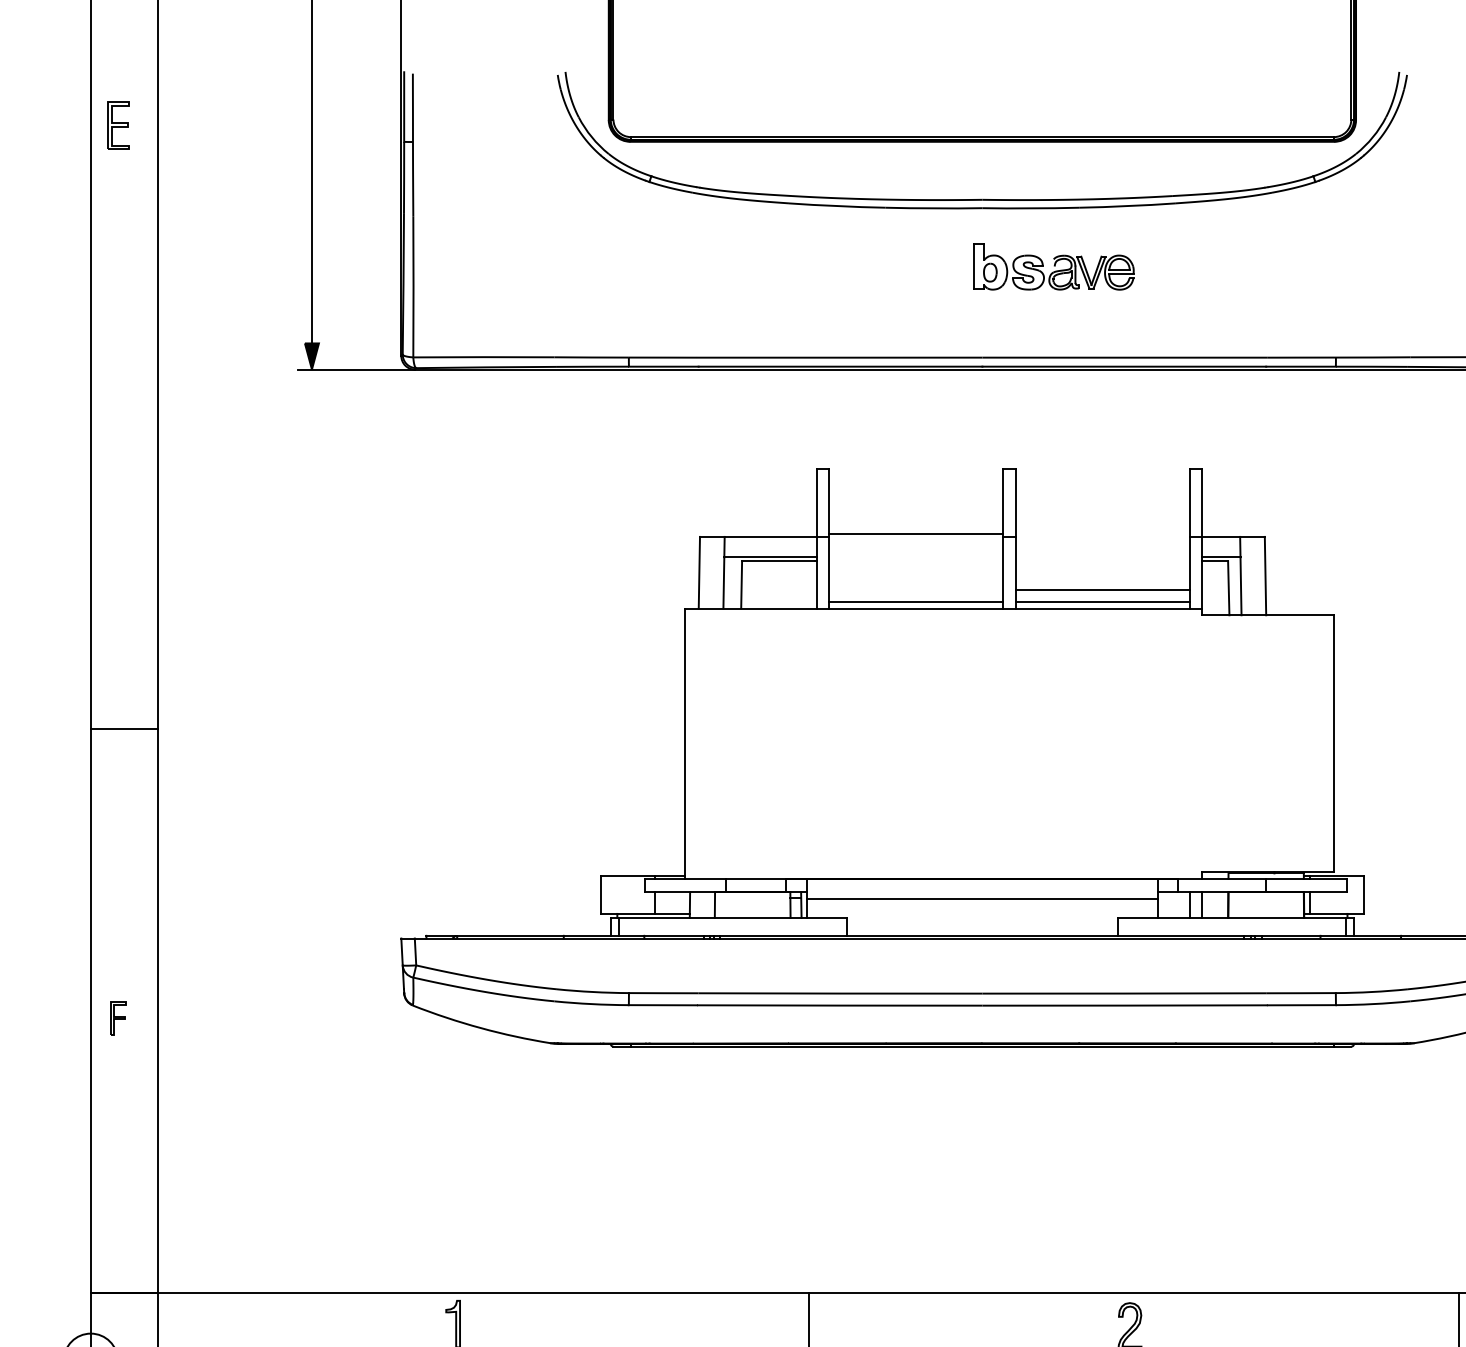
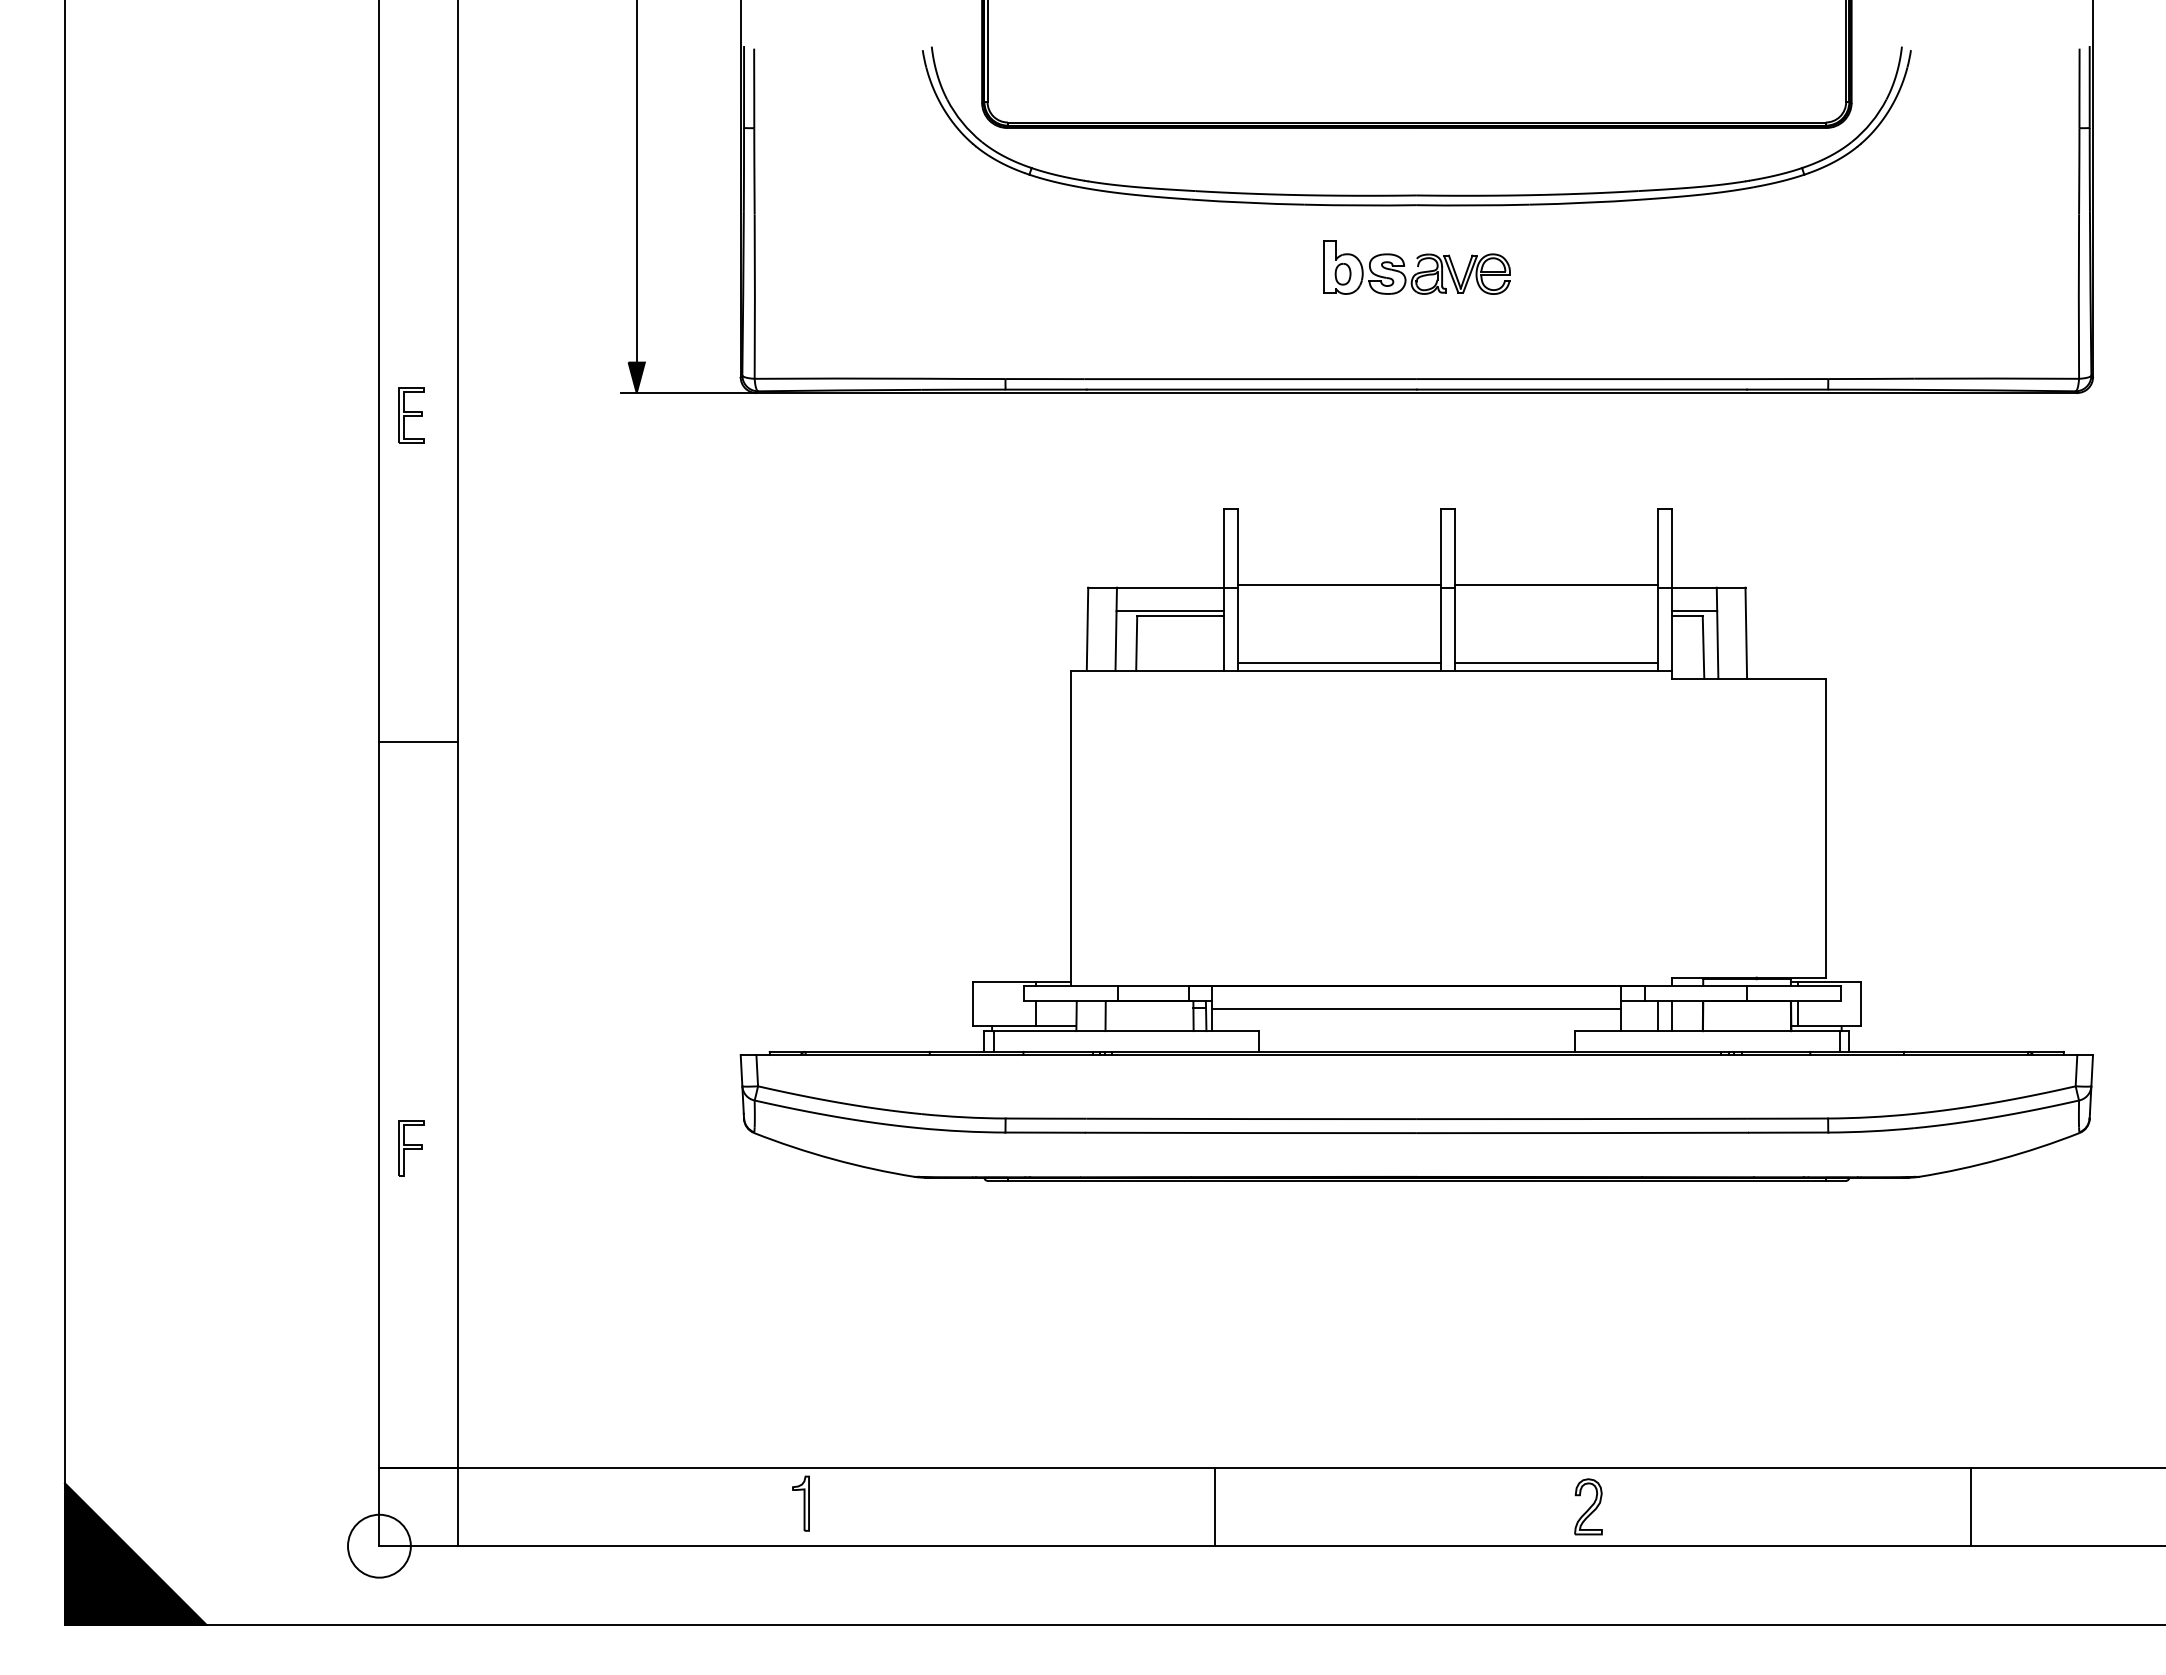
part: (118, 125) -> (411, 415), moved
part: (1053, 266) -> (1416, 267), moved
line: (1102, 590) -> (1556, 584), moved
line: (124, 728) -> (418, 741), moved
part: (118, 1018) -> (411, 1148), size x1.43

